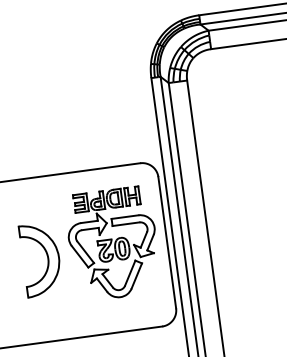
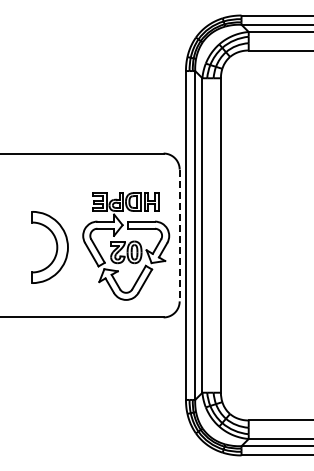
line: (167, 242) -> (179, 235), solid -> dashed
part: (113, 243) -> (126, 246), moved
part: (47, 258) -> (56, 247), moved

